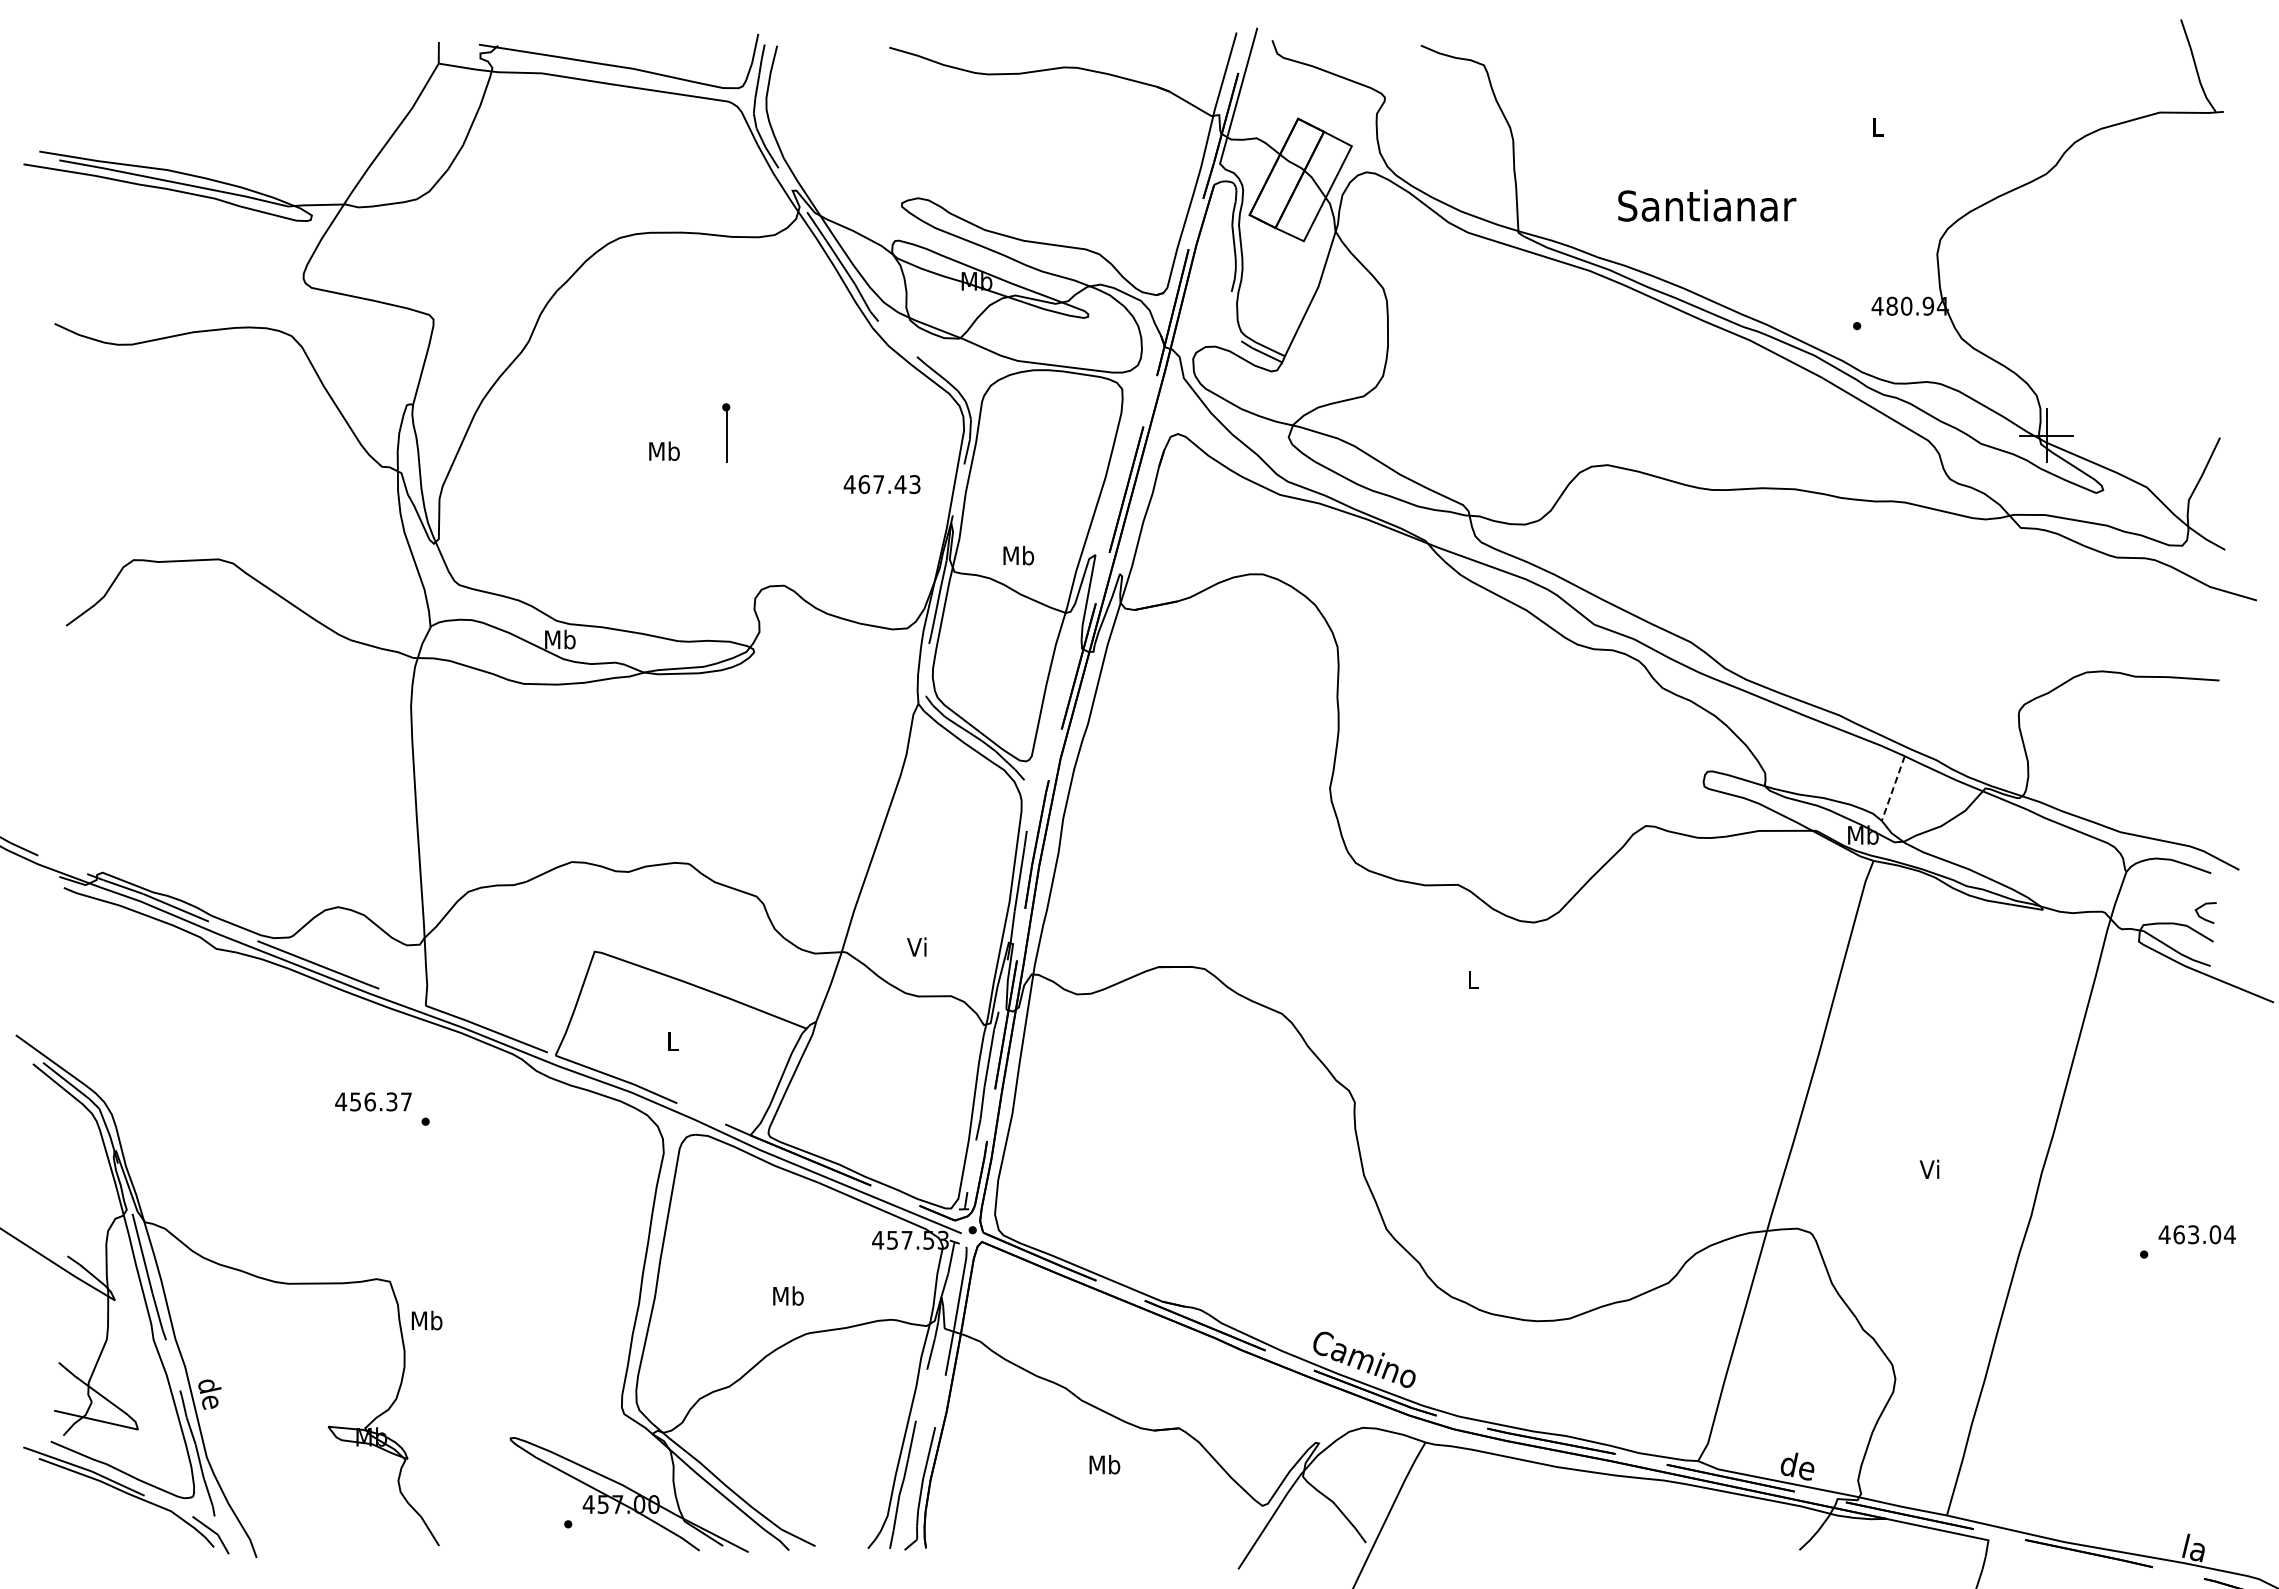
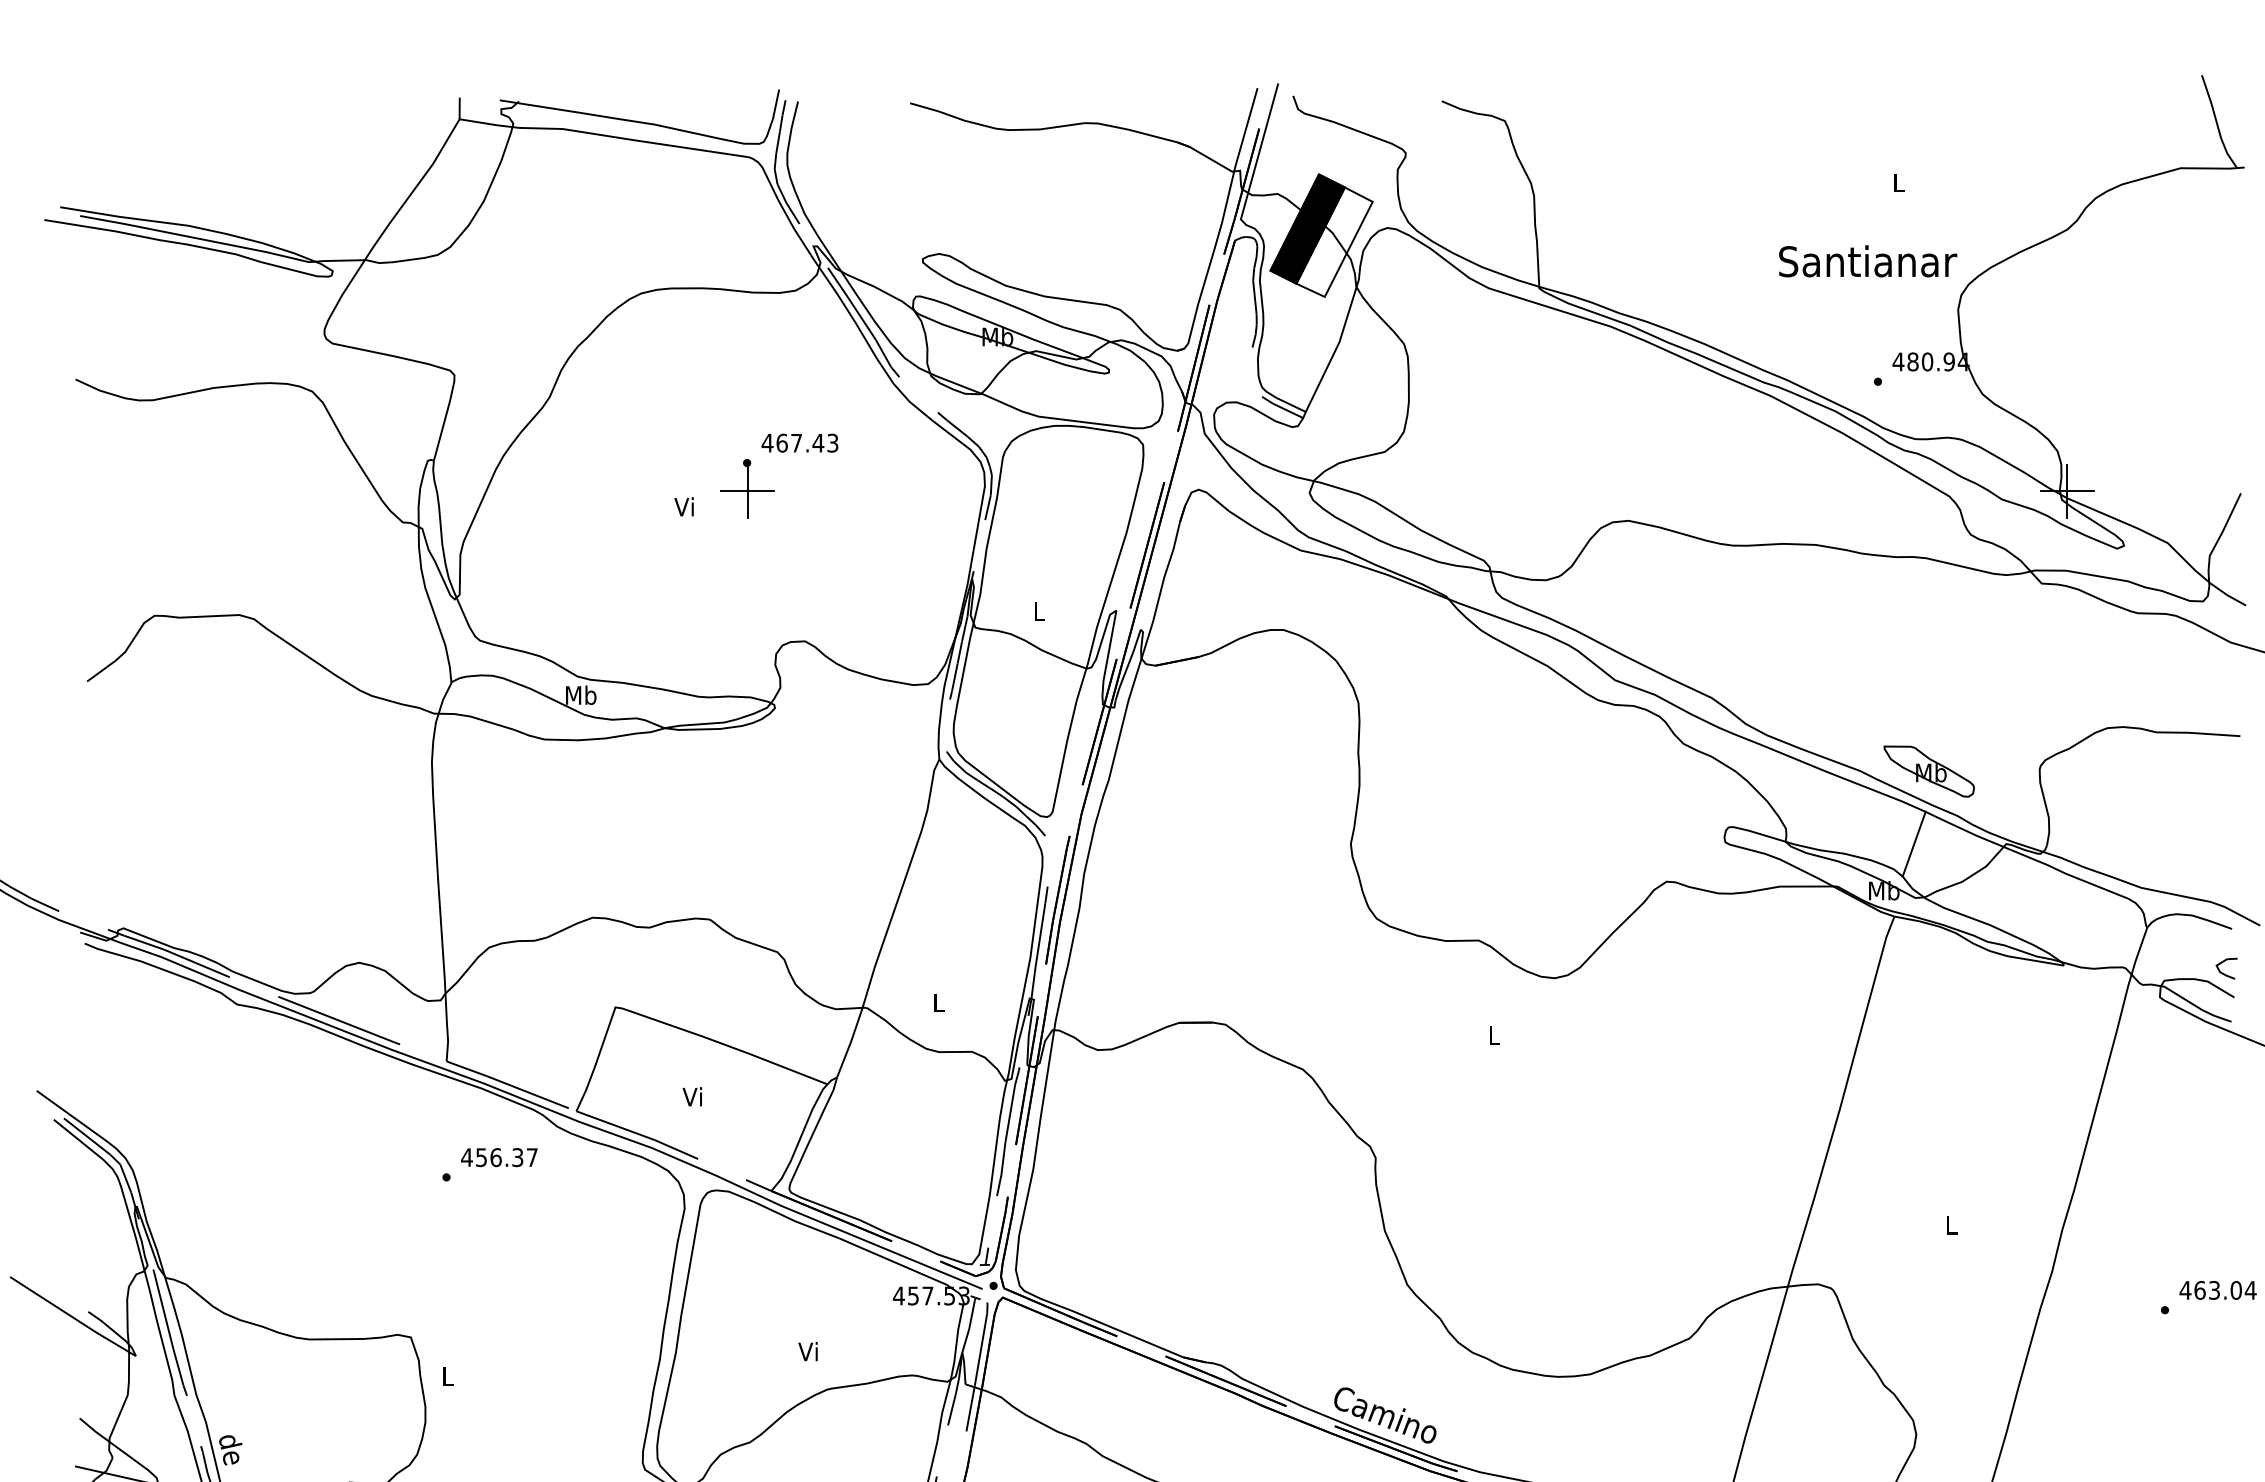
fill: (1286, 173) -> (1307, 229), added
text: (1707, 205) -> (1868, 261), moved
line: (726, 435) -> (747, 491), added
text: (664, 450) -> (685, 506), Mb -> Vi
text: (881, 484) -> (799, 443), moved
text: (1018, 555) -> (1039, 611), Mb -> L
part: (1908, 715) -> (1929, 771), added
line: (1893, 789) -> (1914, 845), dashed -> solid
text: (916, 946) -> (937, 1002), Vi -> L
text: (671, 1040) -> (692, 1096), L -> Vi
text: (373, 1101) -> (499, 1157), moved
text: (1929, 1168) -> (1950, 1224), Vi -> L
text: (788, 1295) -> (809, 1351), Mb -> Vi
text: (426, 1320) -> (447, 1376), Mb -> L

